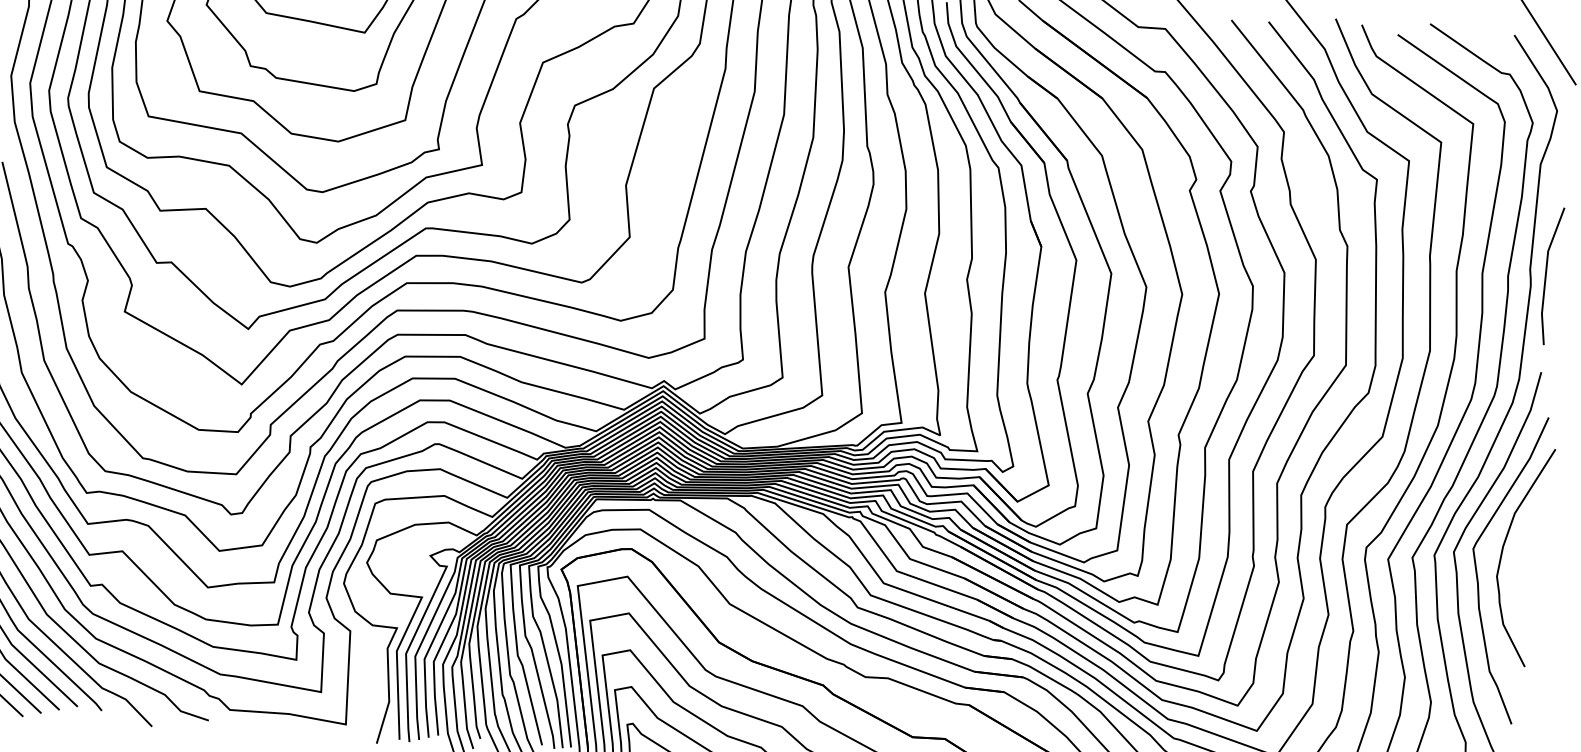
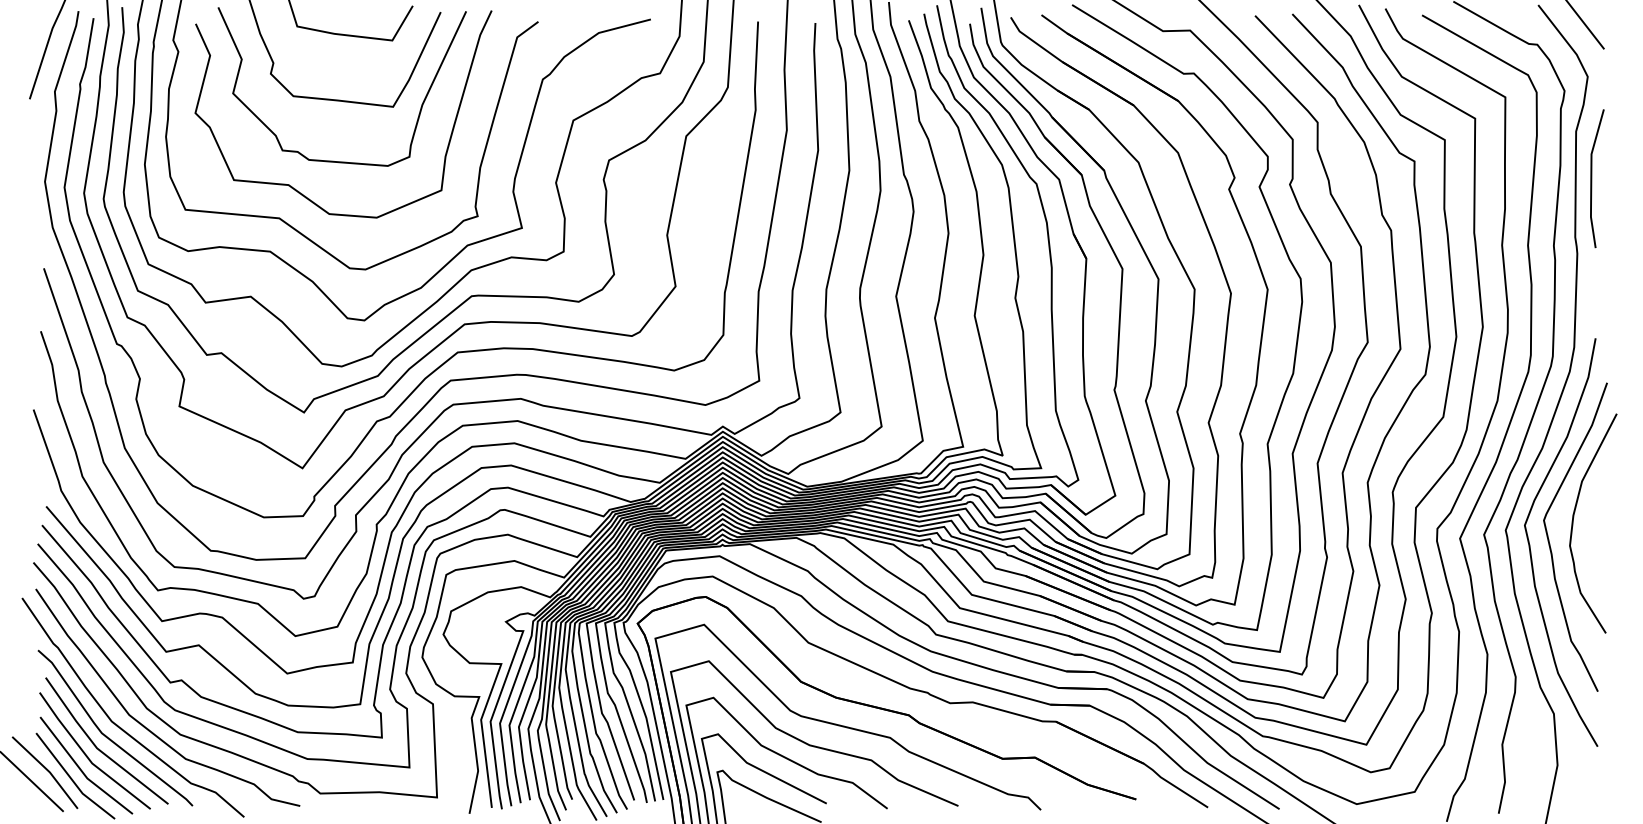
line: (1546, 275) -> (1592, 178), moved

